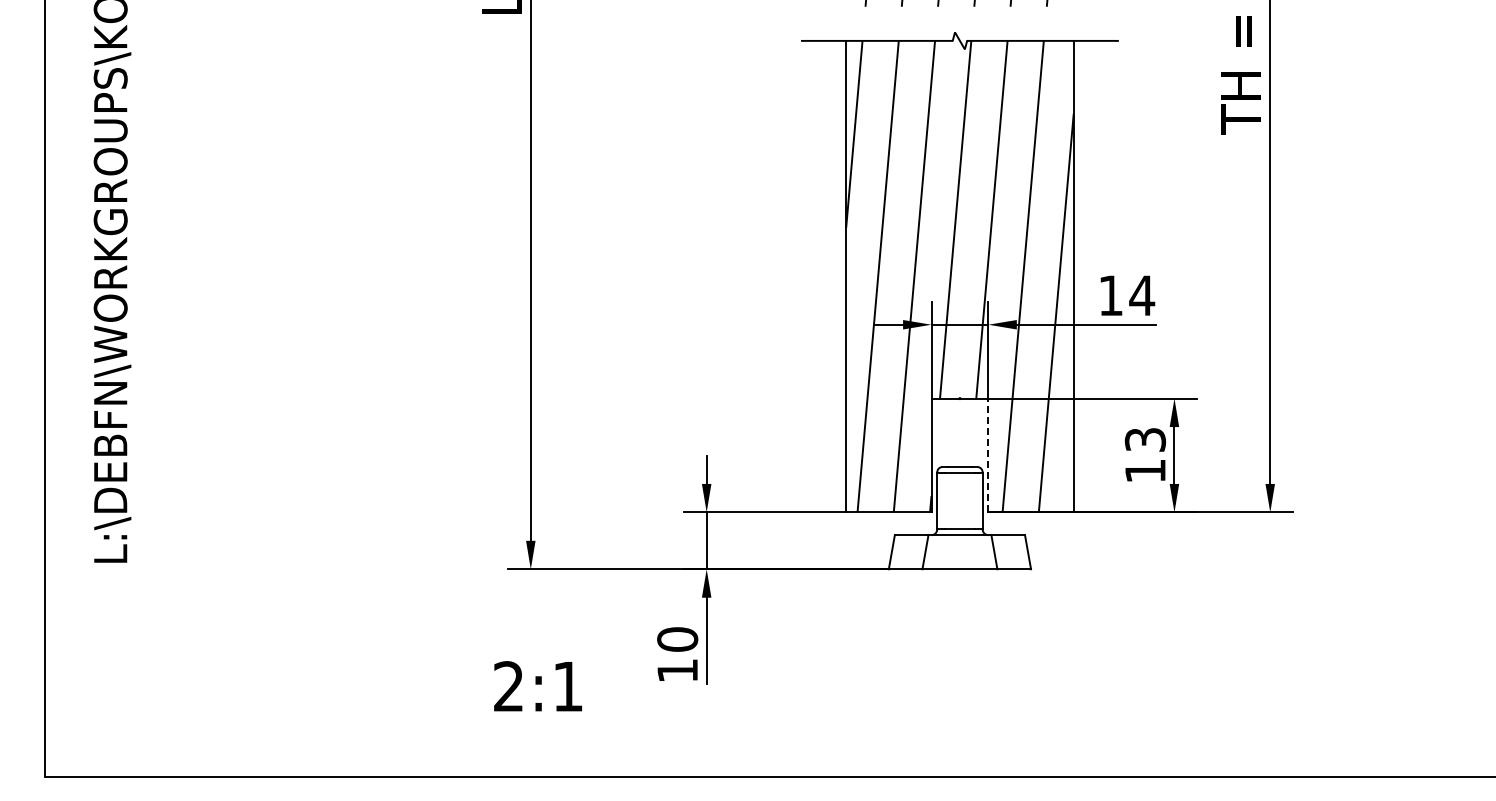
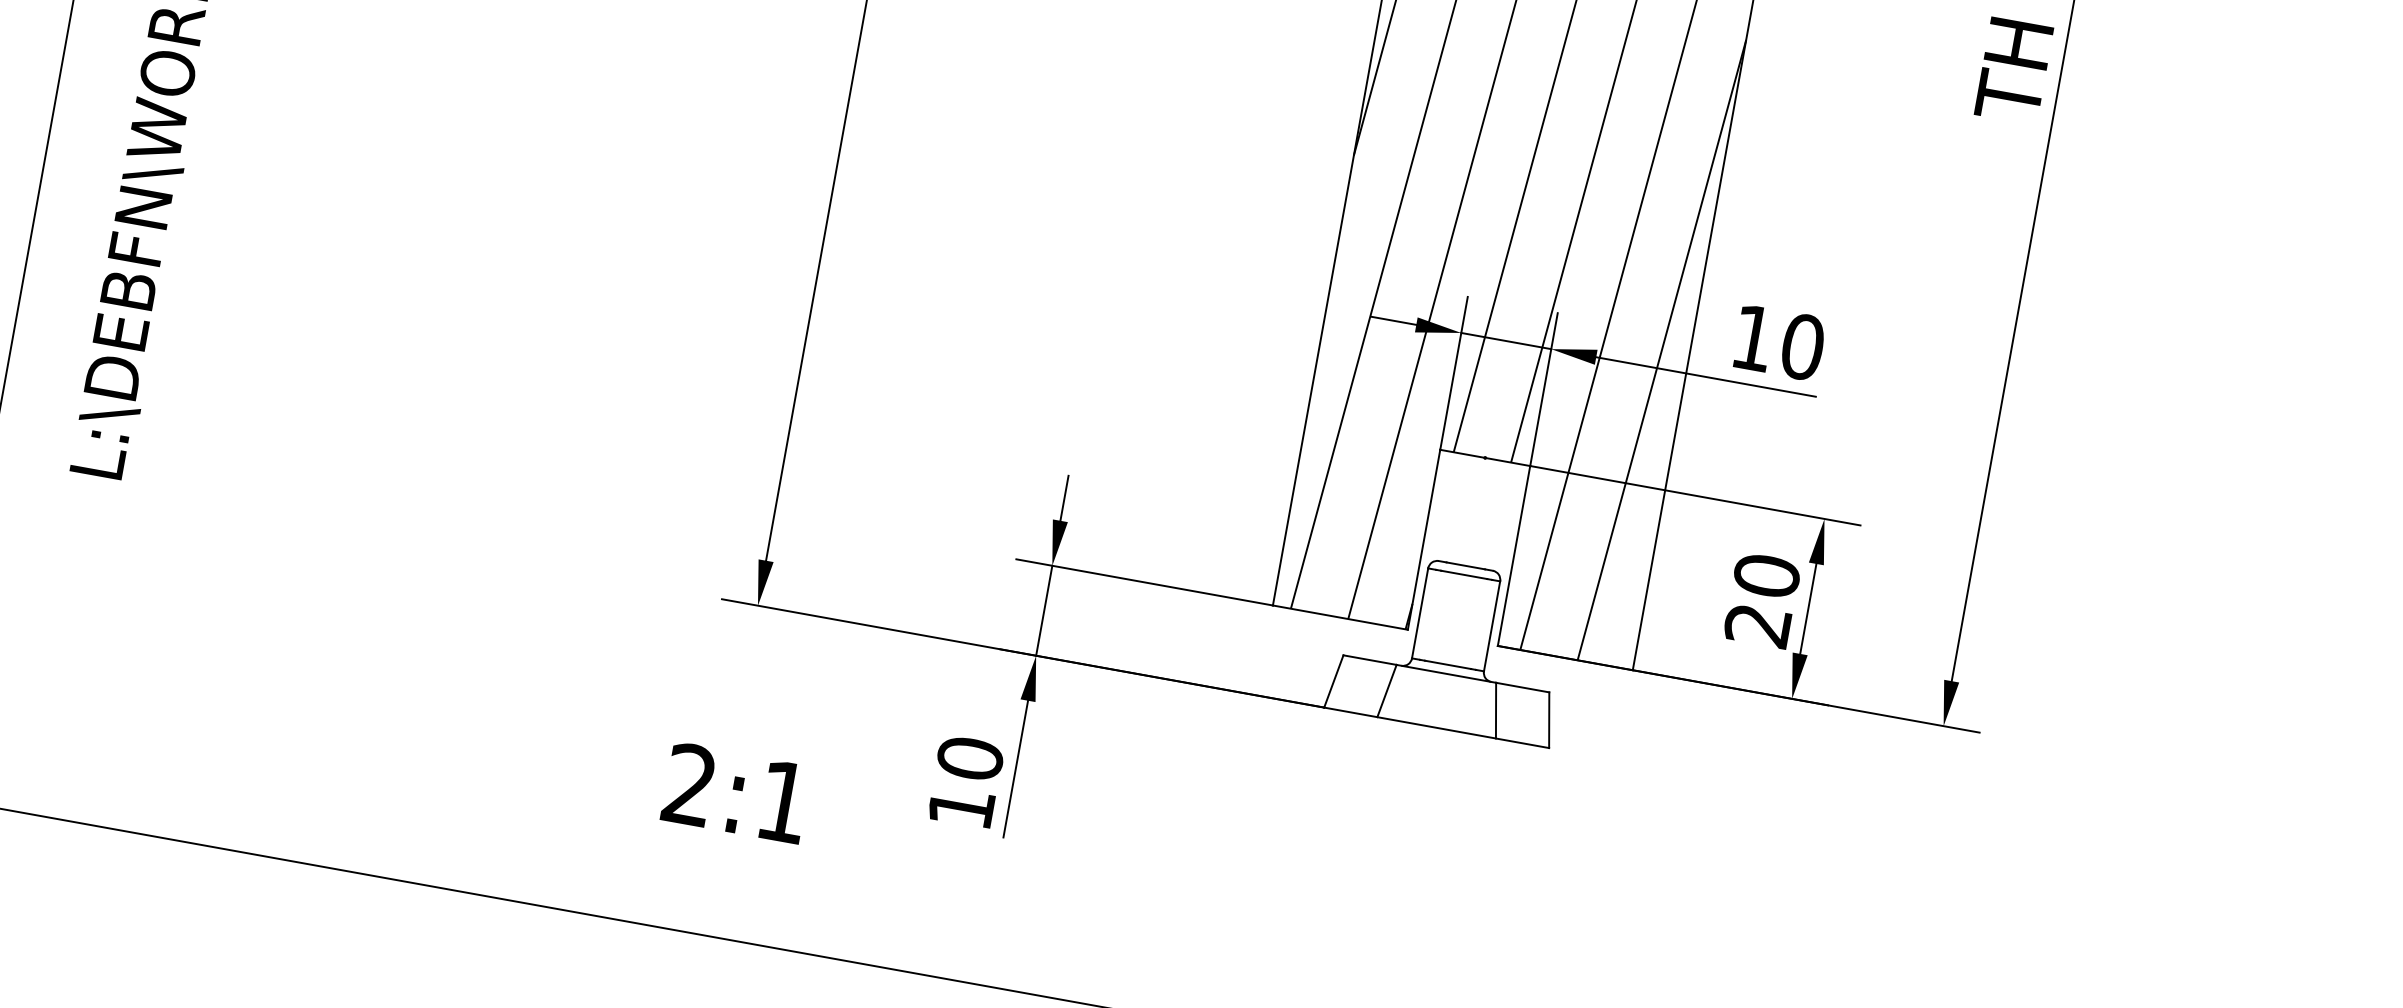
text: (1142, 295) -> (1803, 346), 14 -> 10
line: (988, 455) -> (1514, 555), dashed -> solid
text: (1145, 455) -> (1762, 600), 13 -> 20

